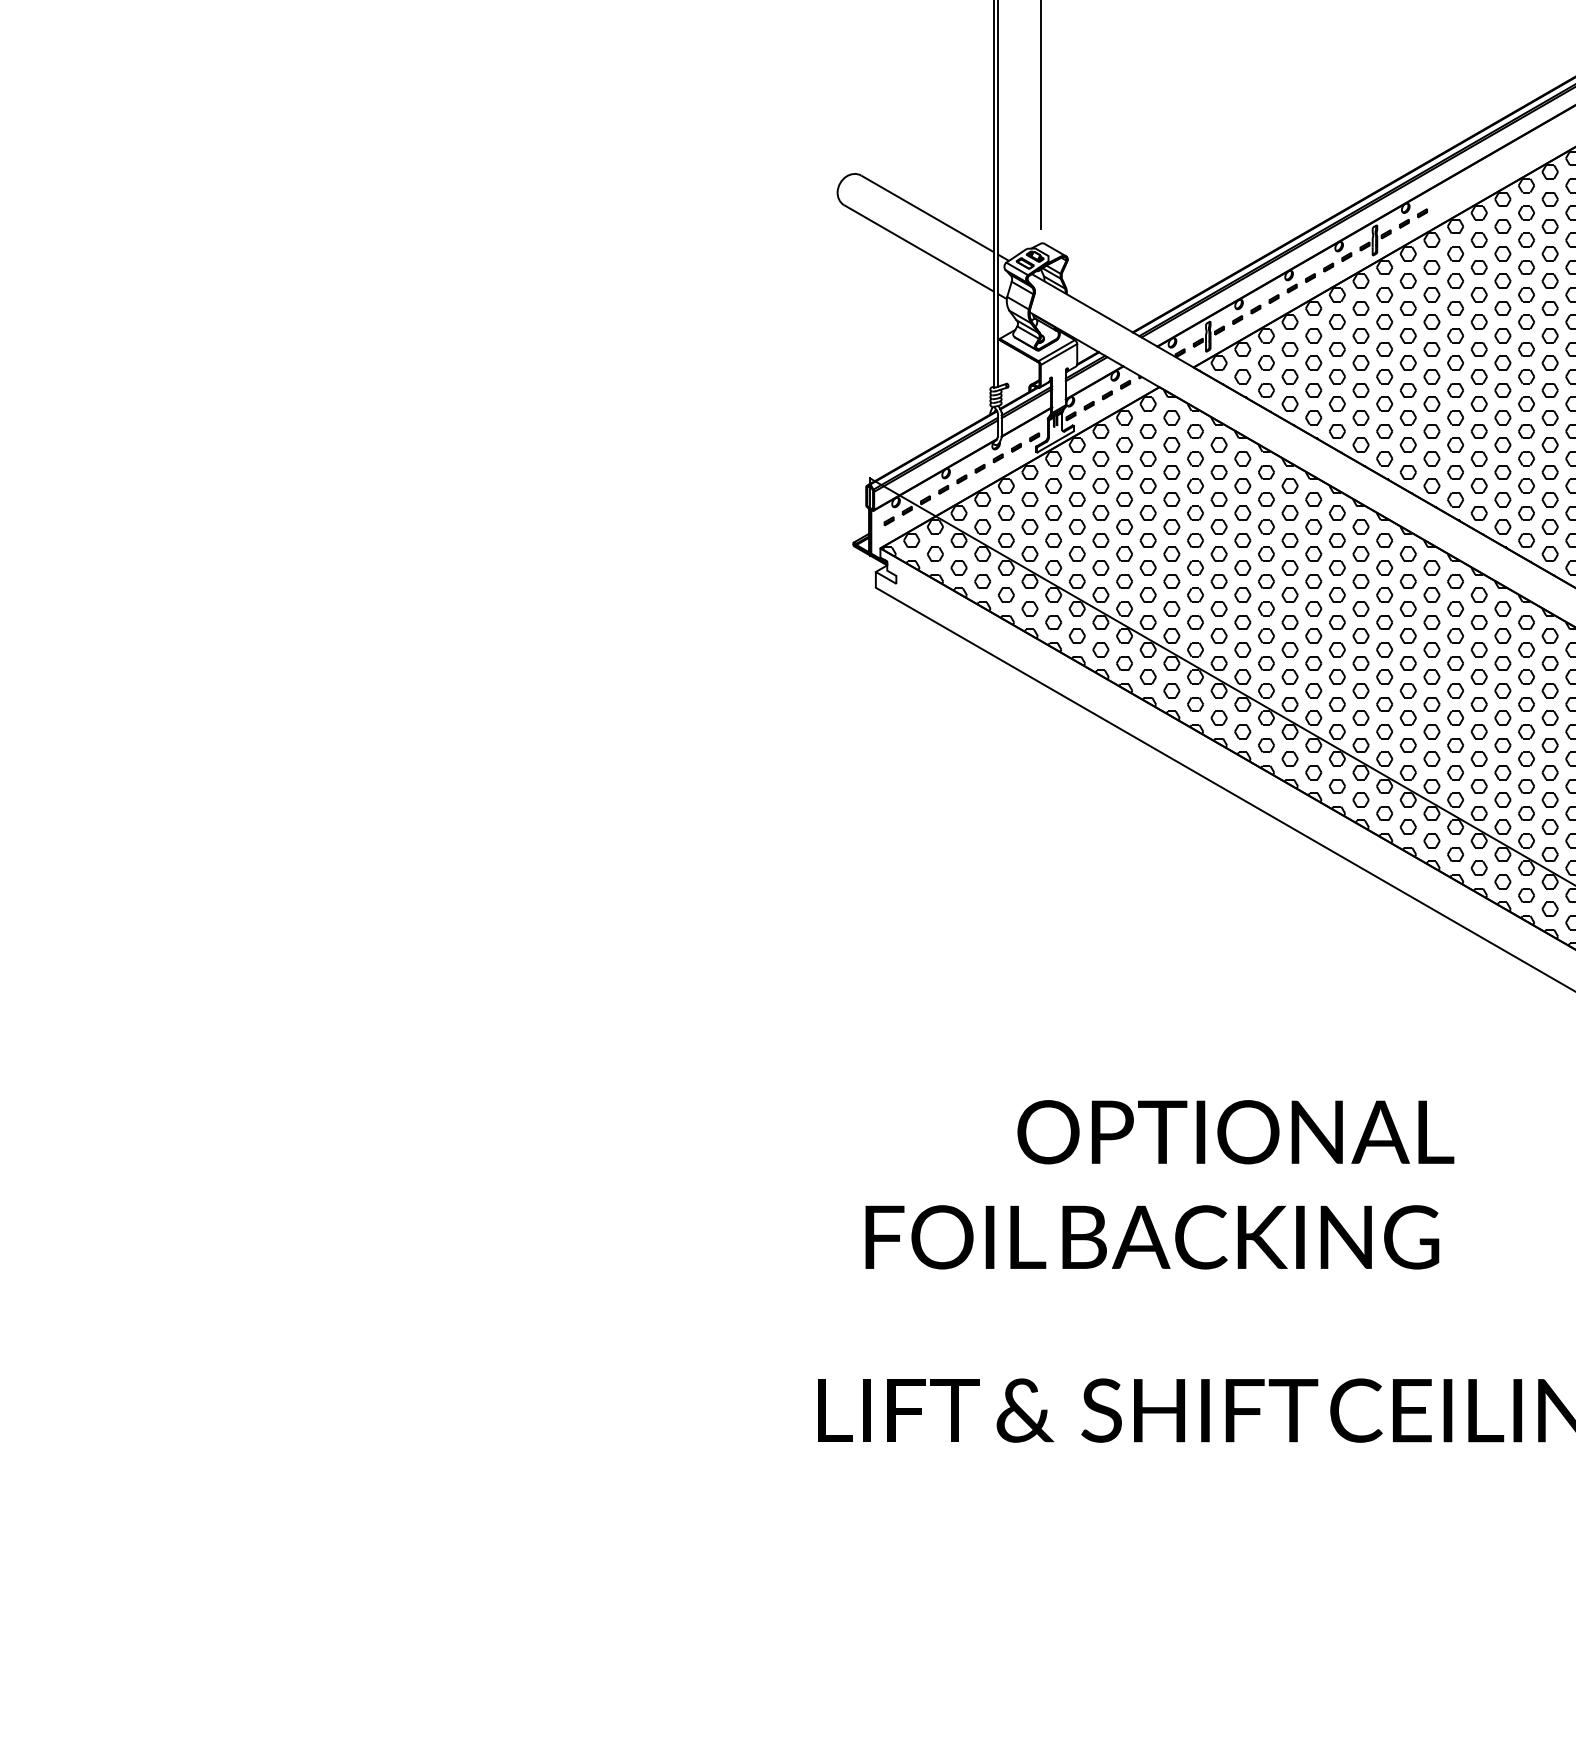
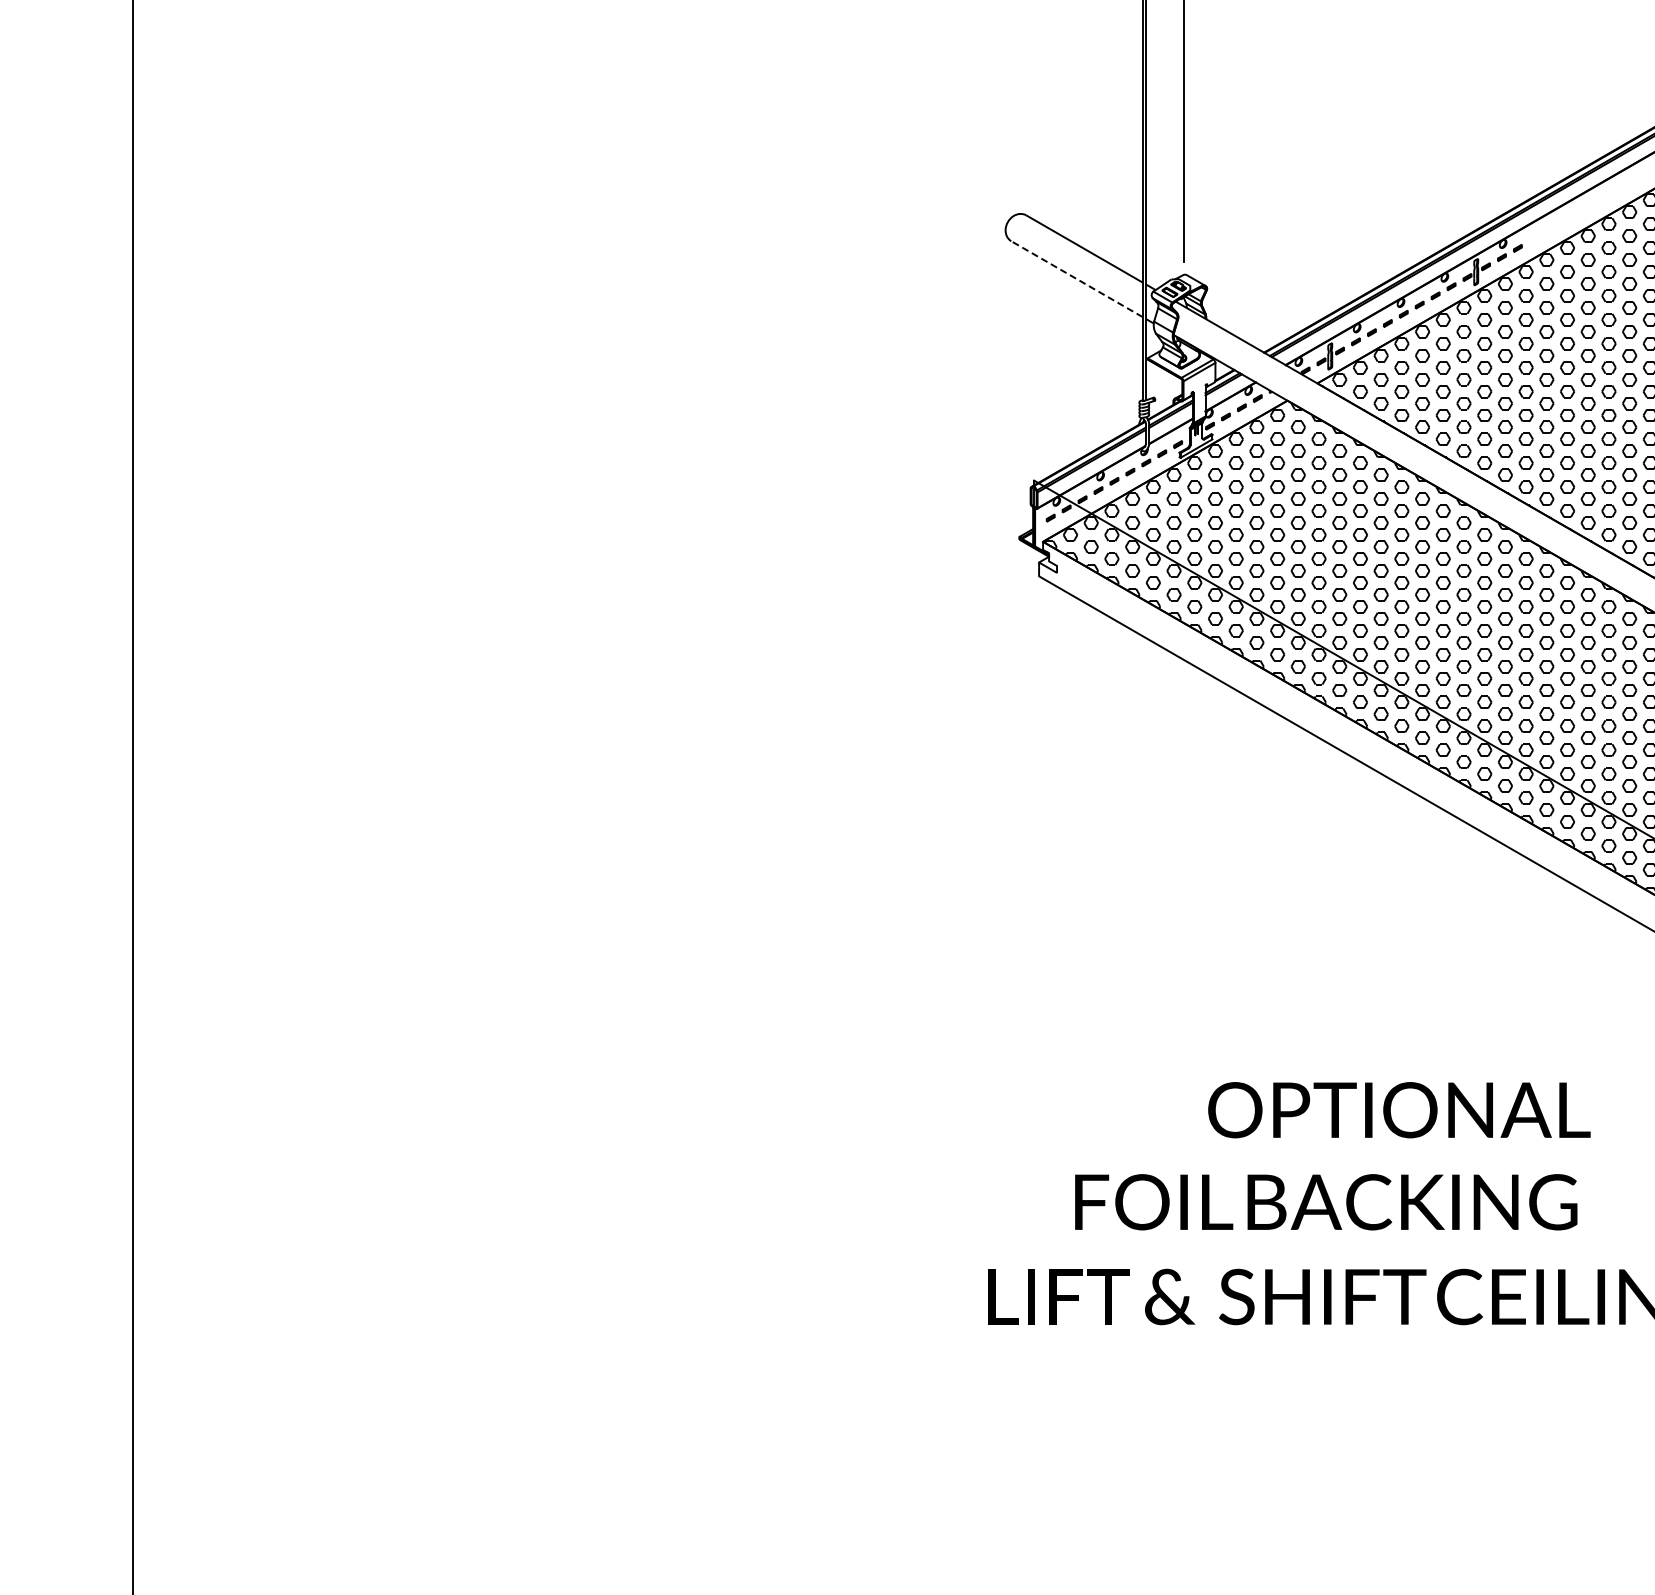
line: (919, 248) -> (1077, 279), solid -> dashed
text: (1159, 1185) -> (1332, 1156), moved

